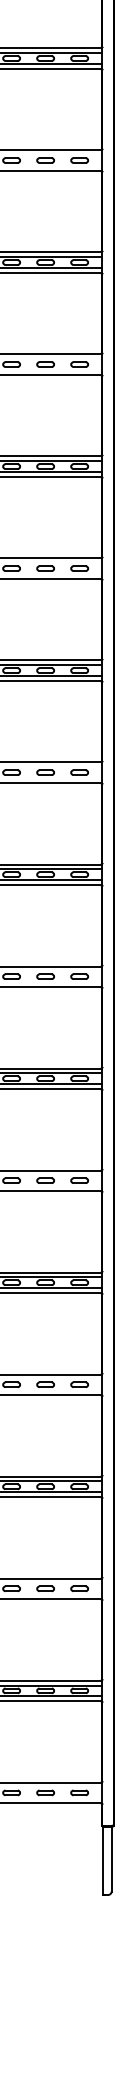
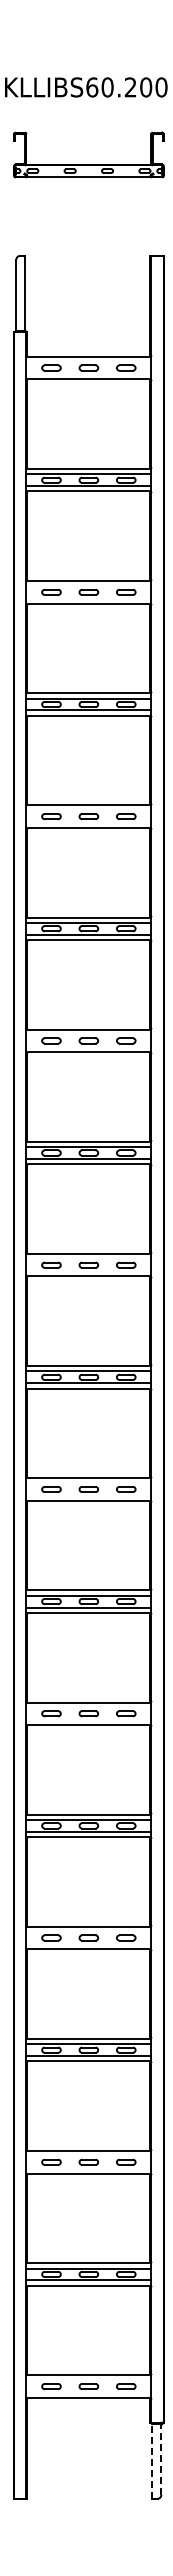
line: (111, 1859) -> (161, 2459), solid -> dashed
line: (103, 1860) -> (152, 2460), solid -> dashed

